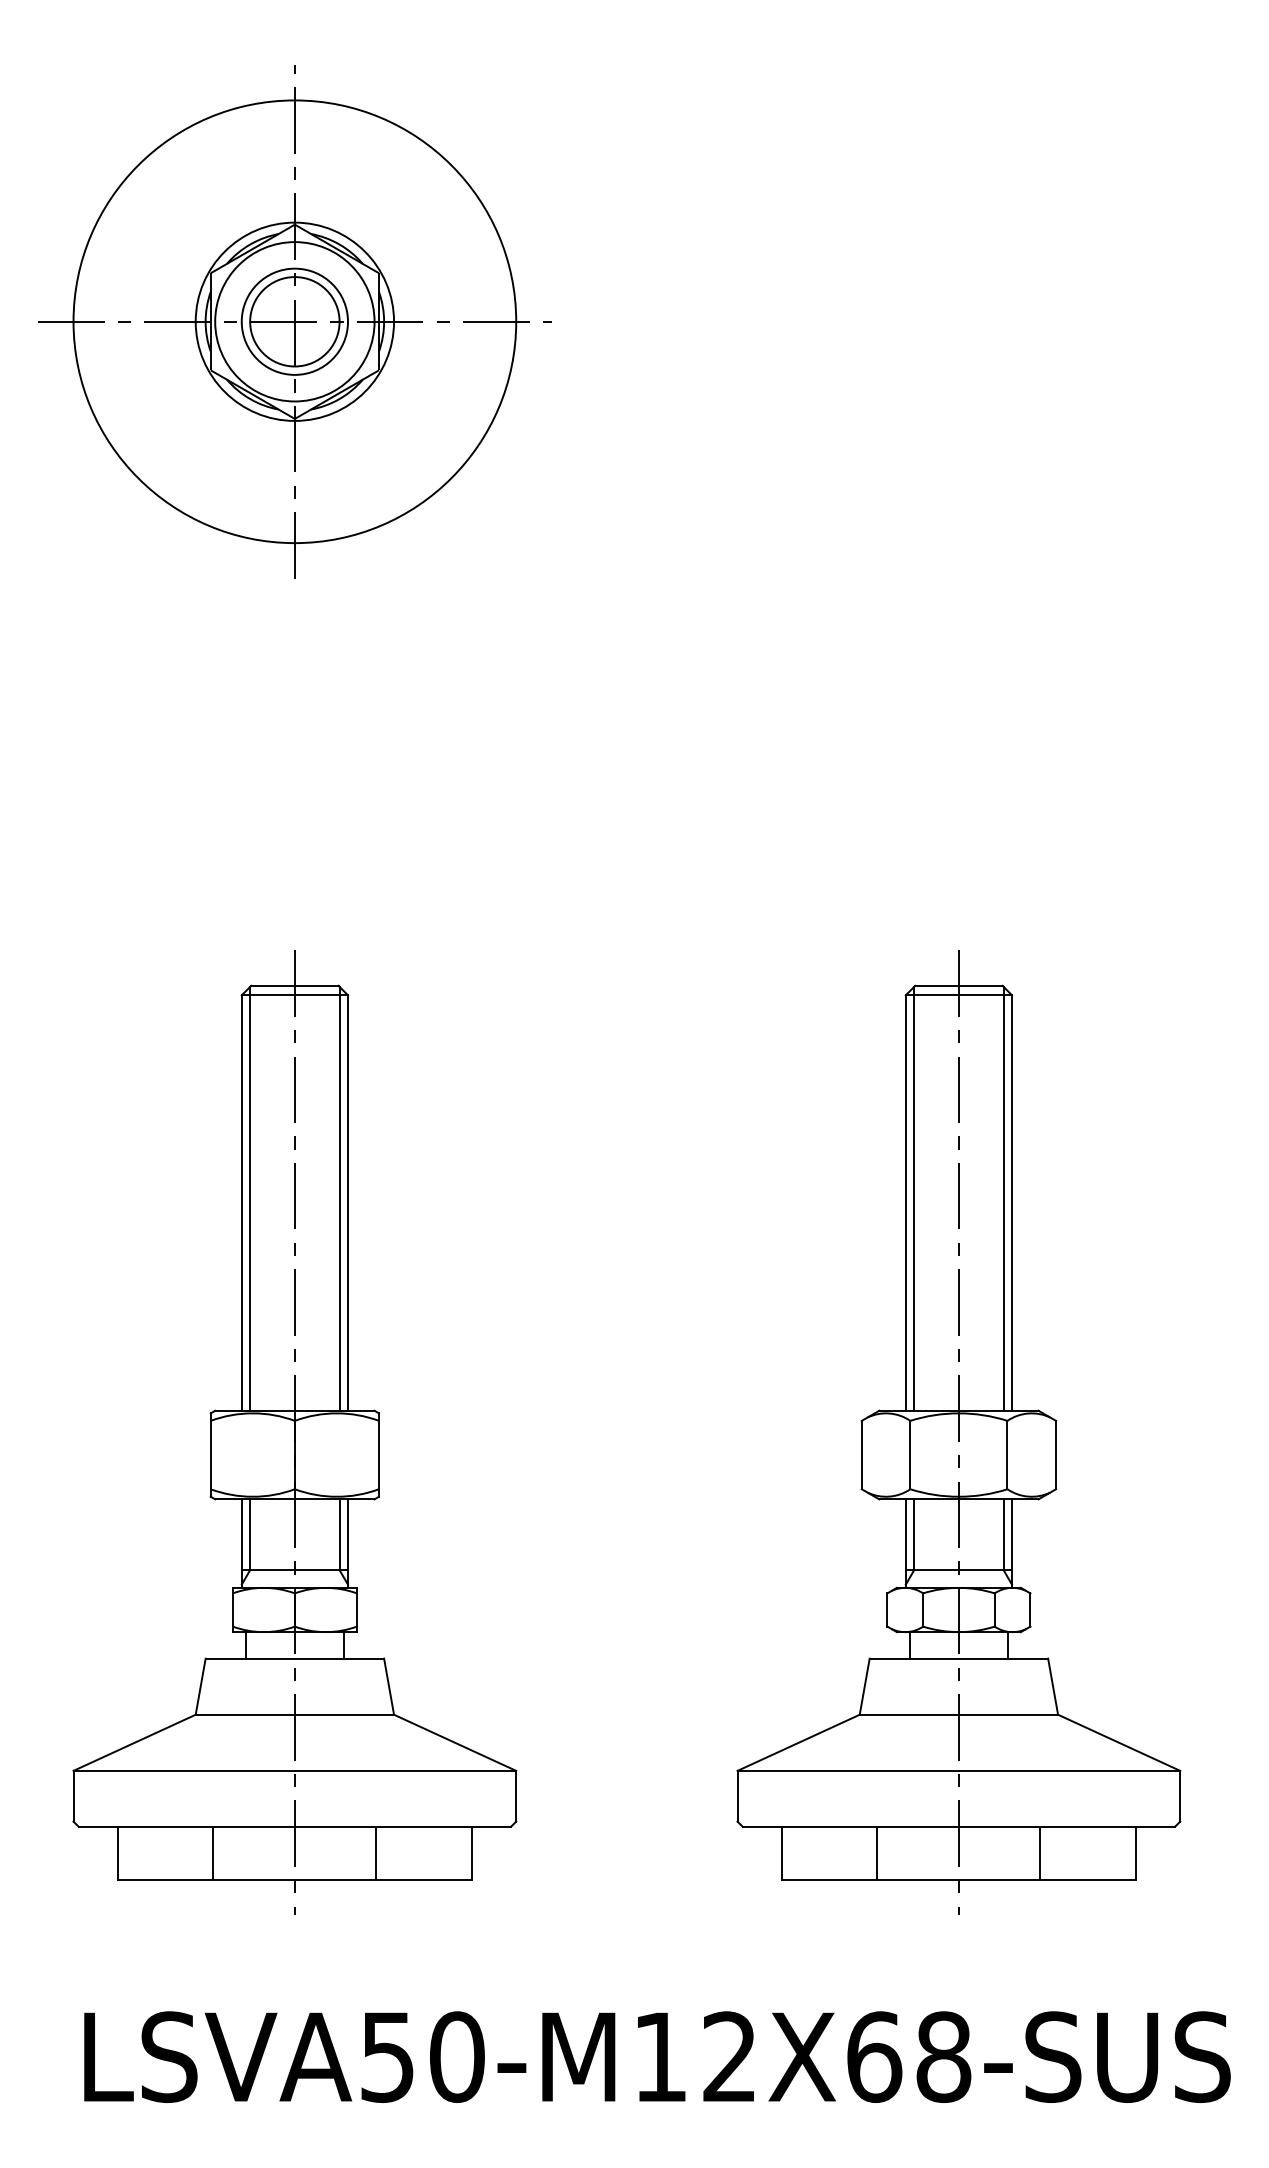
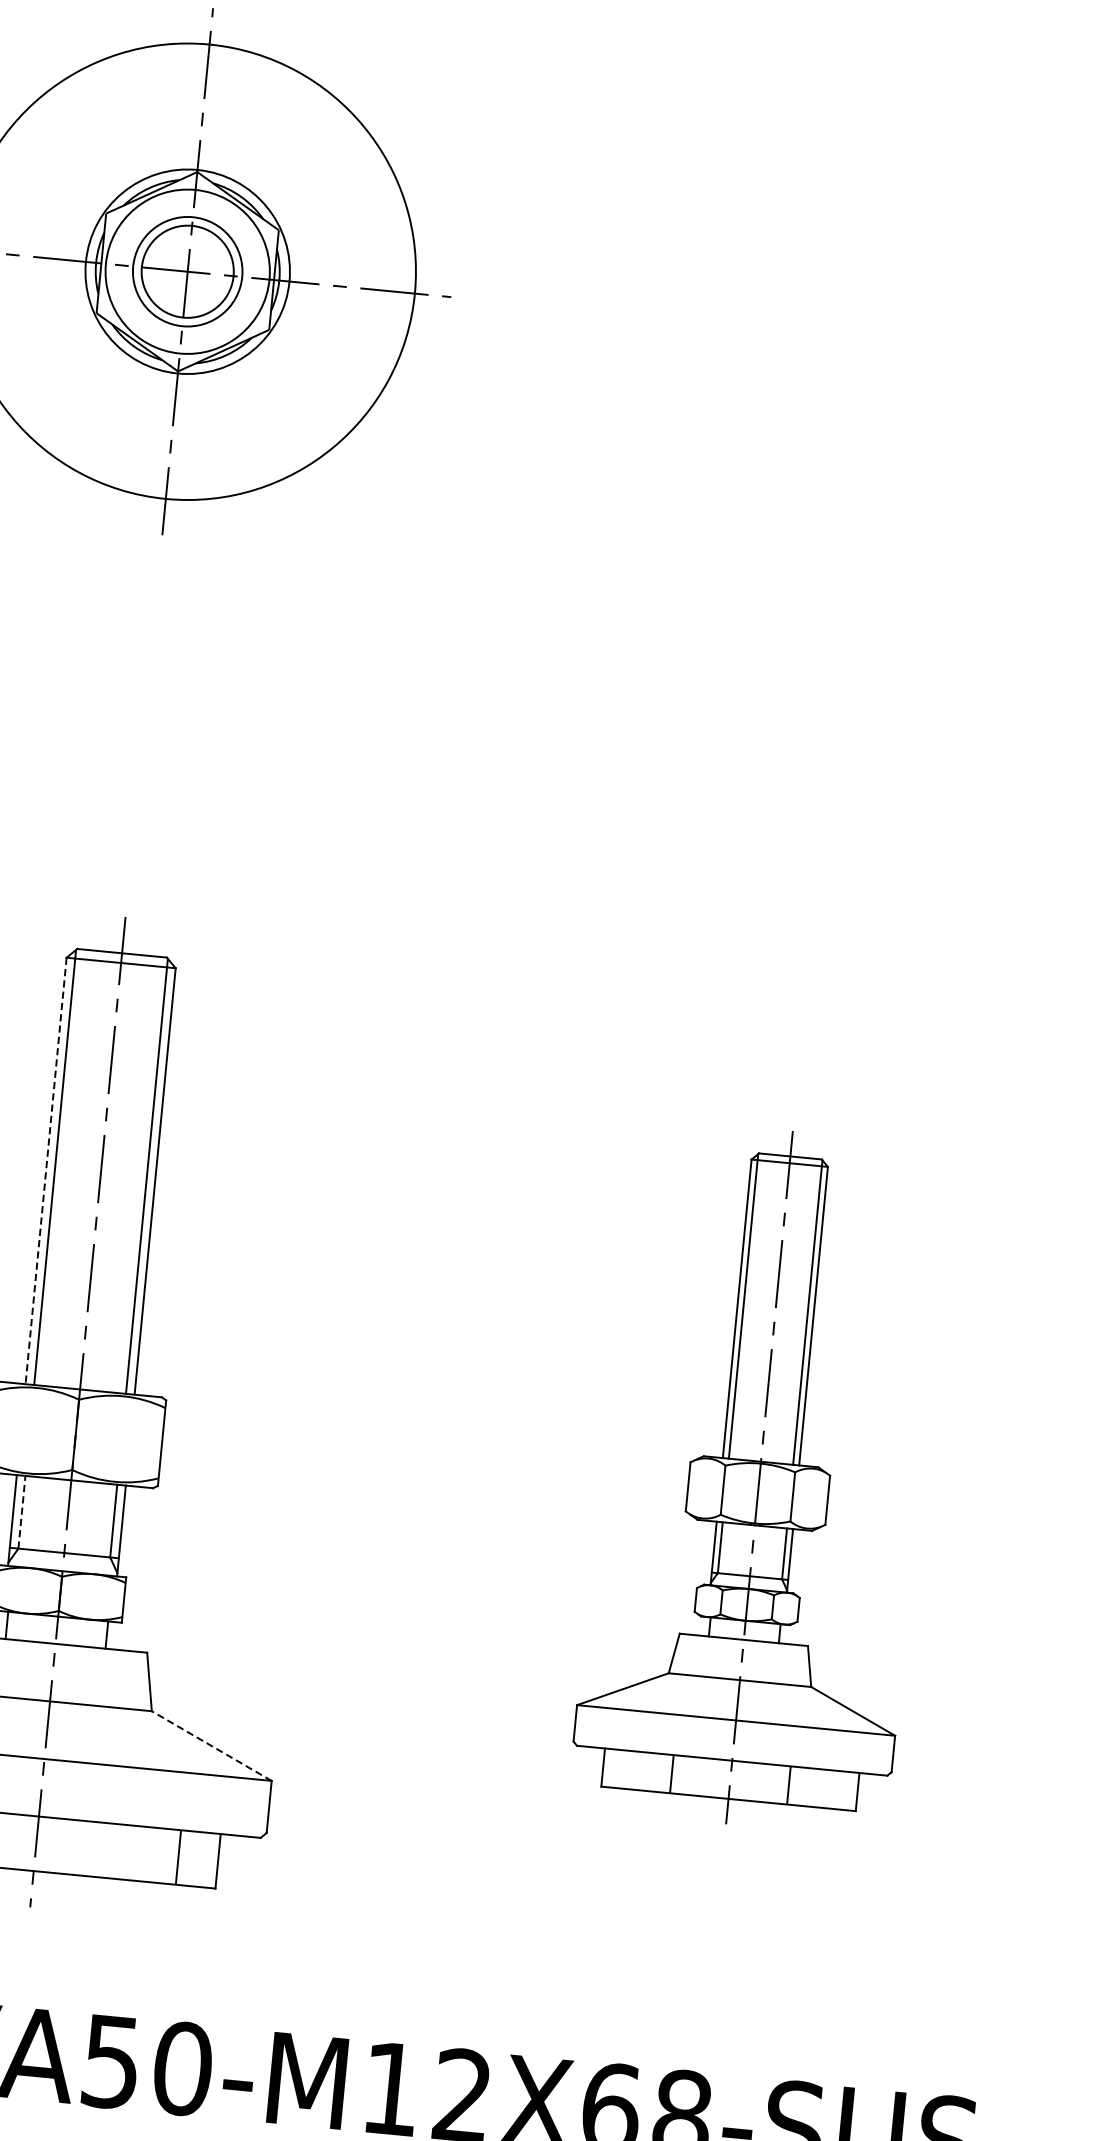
line: (241, 1203) -> (45, 1171), solid -> dashed
part: (958, 1432) -> (759, 1477), size x0.7
line: (250, 1534) -> (22, 1512), solid -> dashed
line: (454, 1742) -> (211, 1745), solid -> dashed
line: (376, 1853) -> (178, 1857), moved

